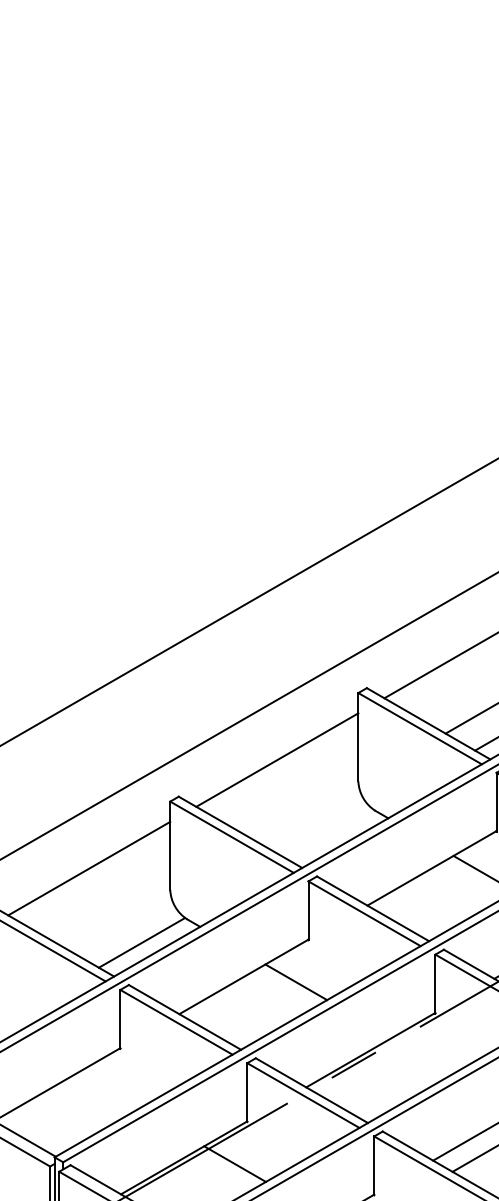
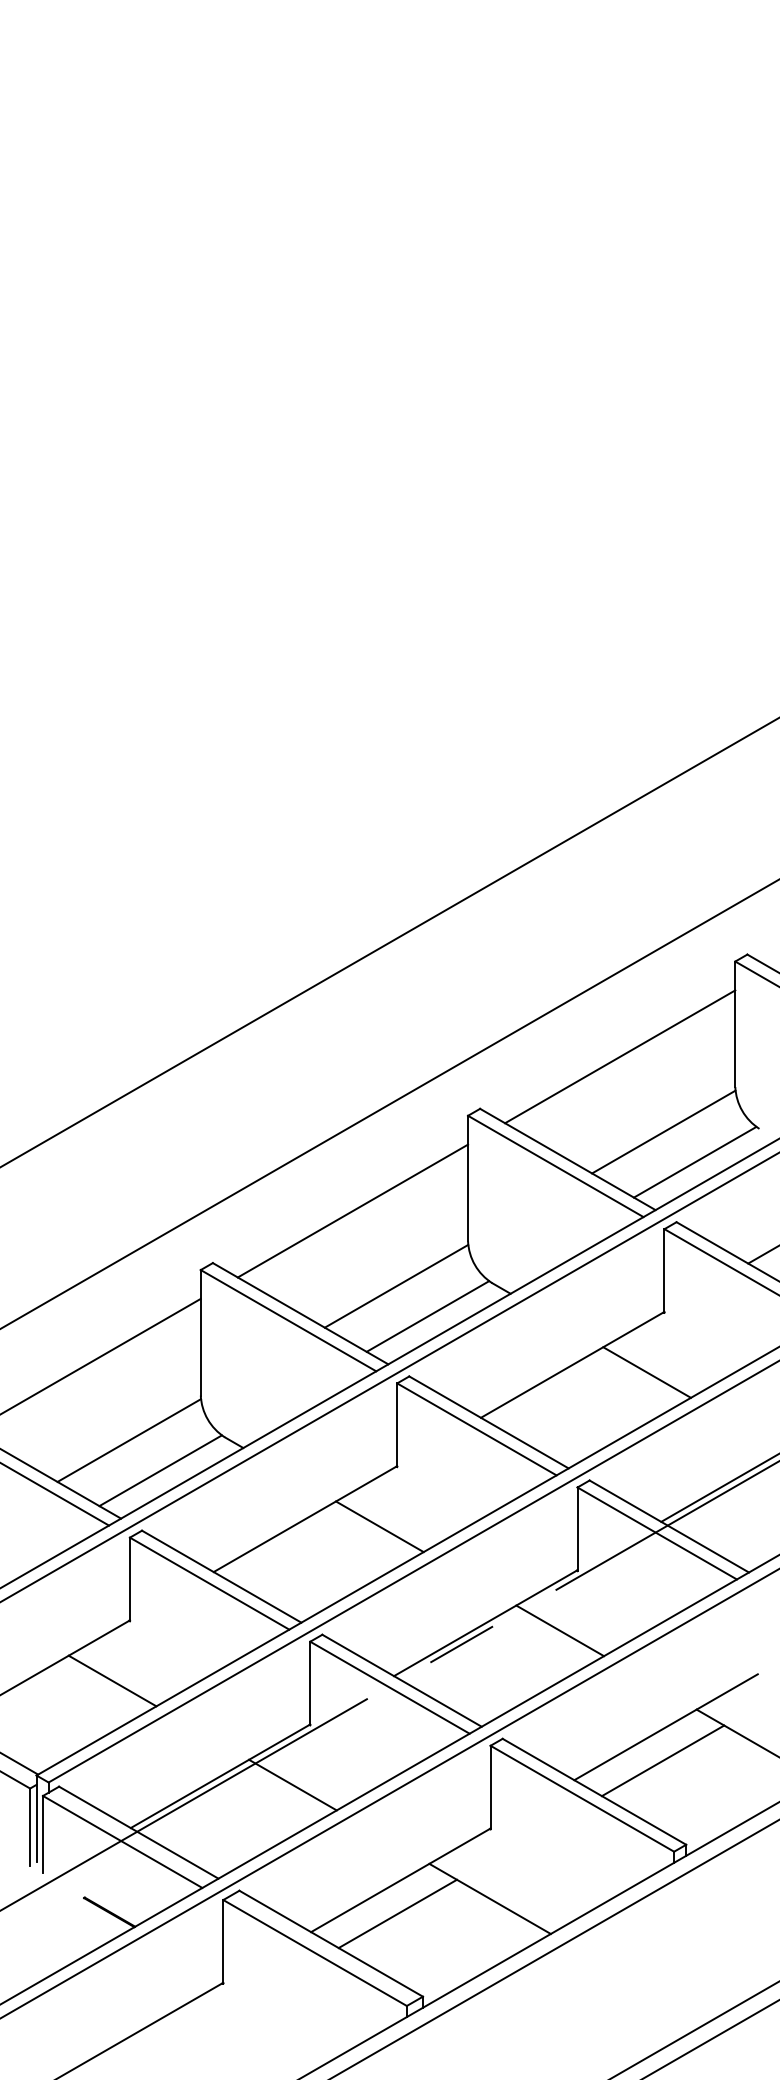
line: (307, 812) -> (396, 1285), added
line: (329, 834) -> (427, 1316), added
line: (119, 921) -> (128, 1440), added
line: (423, 1055) -> (560, 1630), added
line: (108, 1090) -> (112, 1680), added

